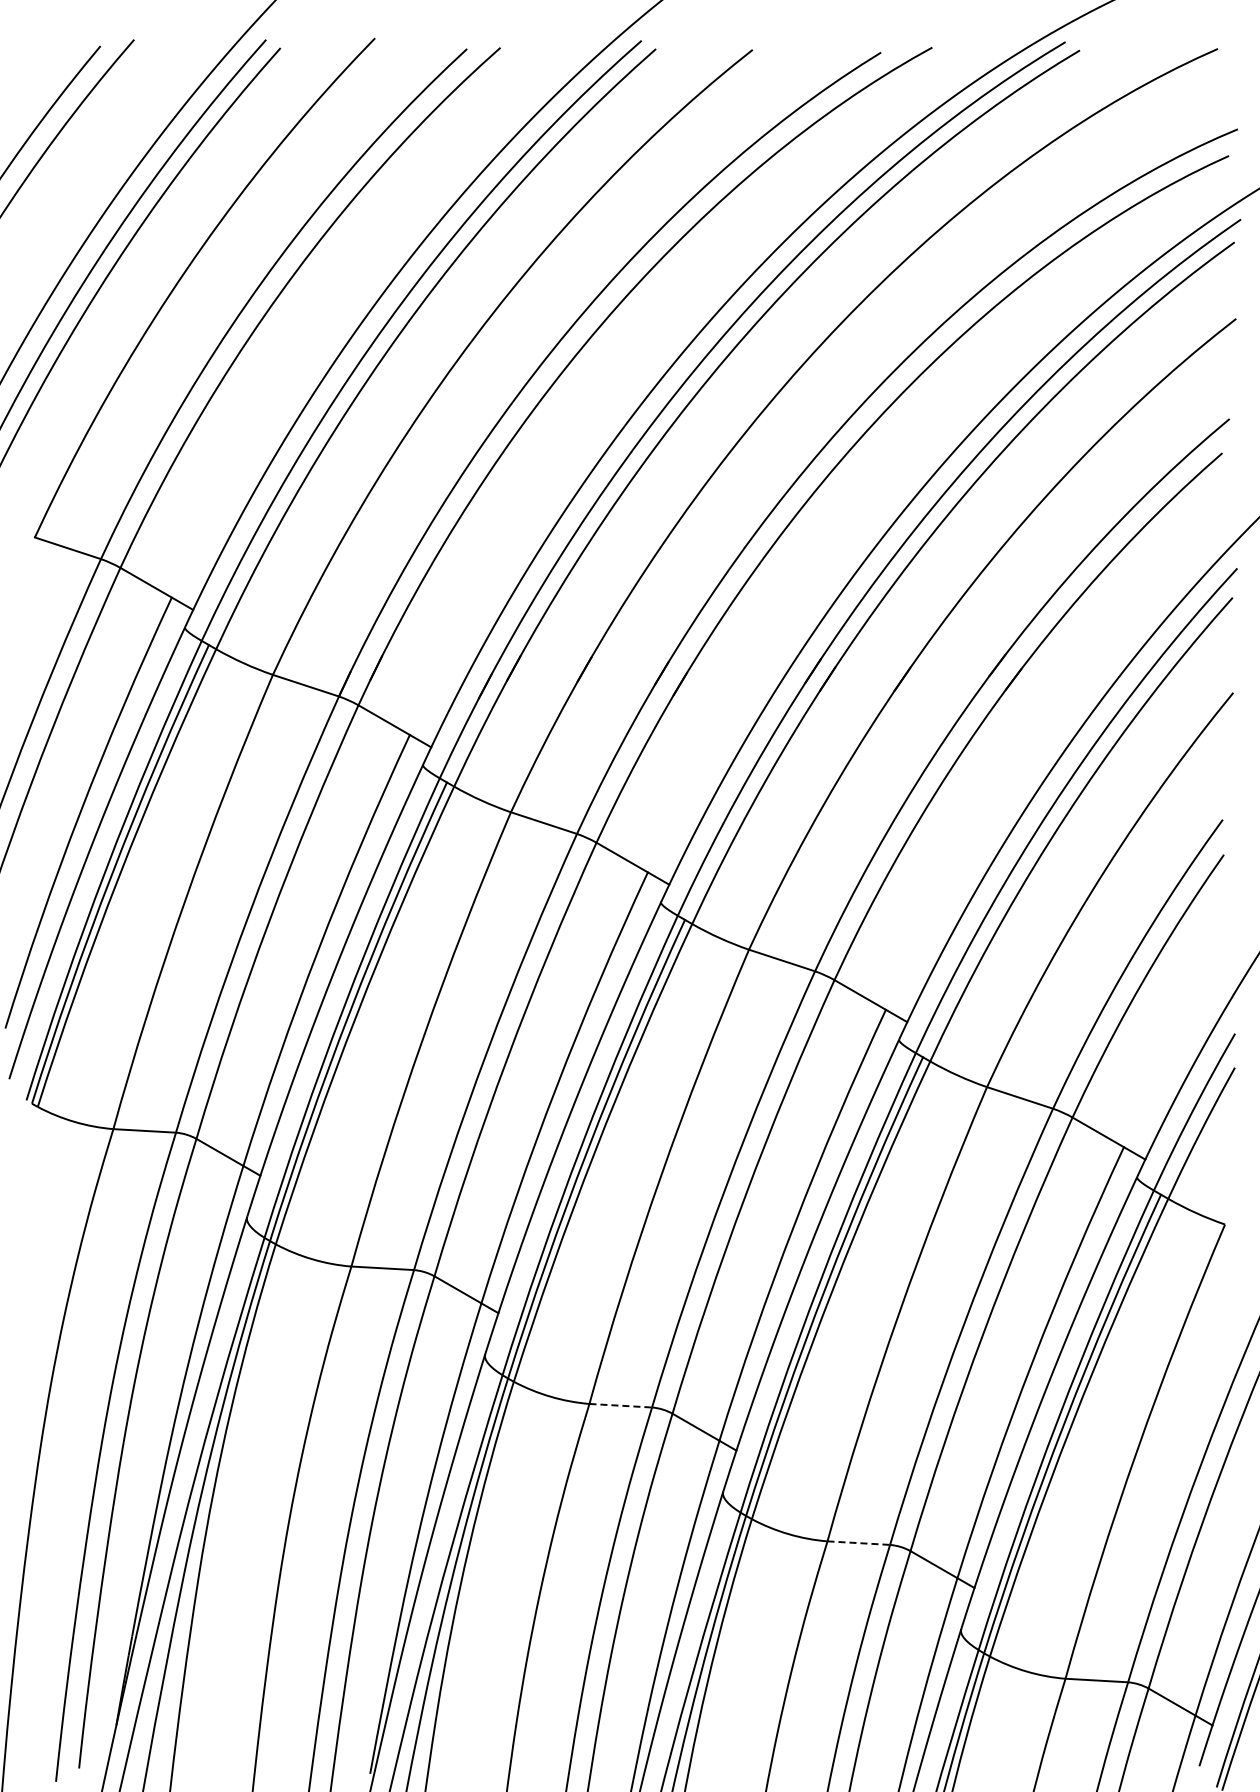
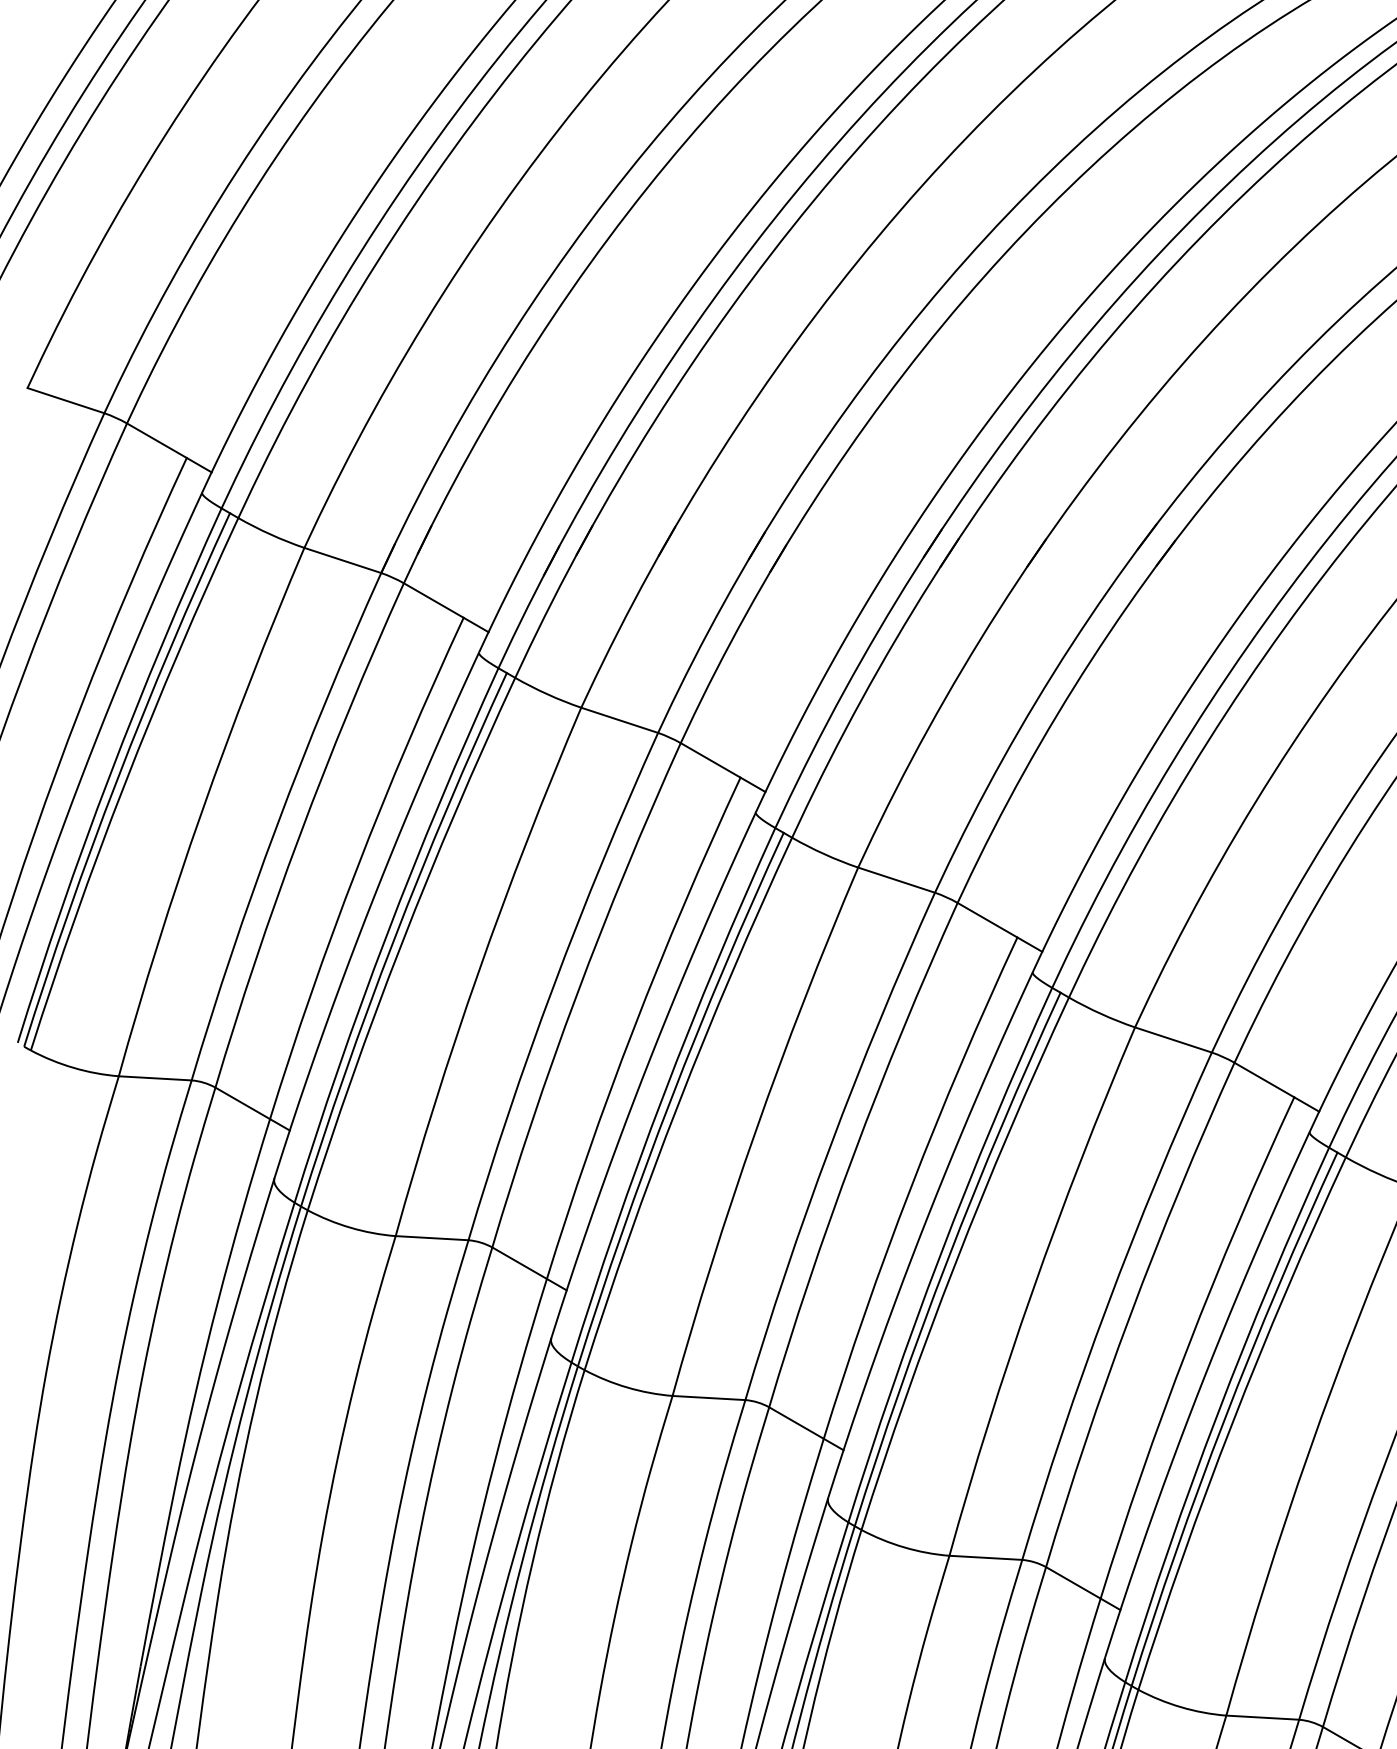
line: (621, 1405) -> (709, 1397), dashed -> solid
line: (859, 1543) -> (986, 1558), dashed -> solid

